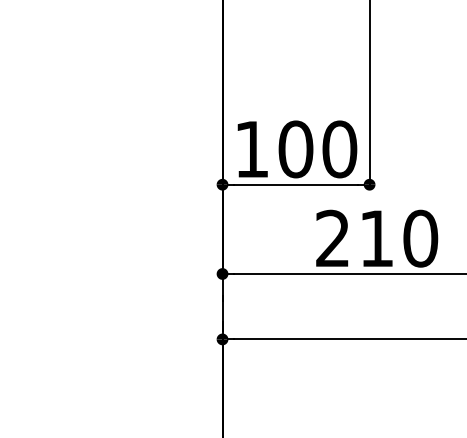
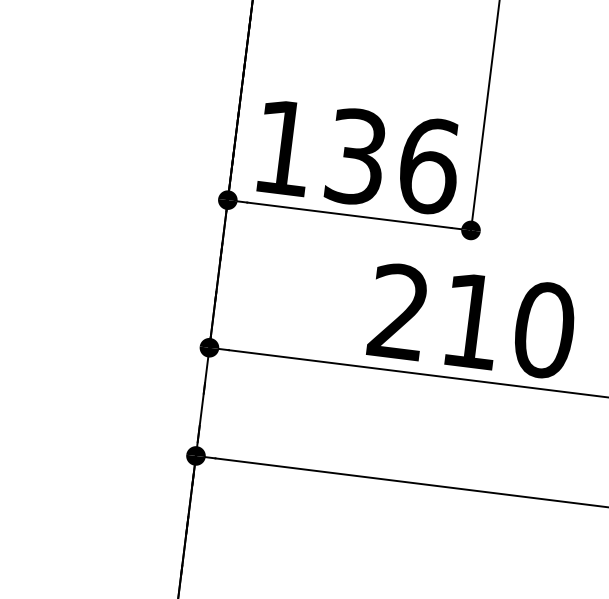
text: (317, 149) -> (392, 161), 100 -> 136

